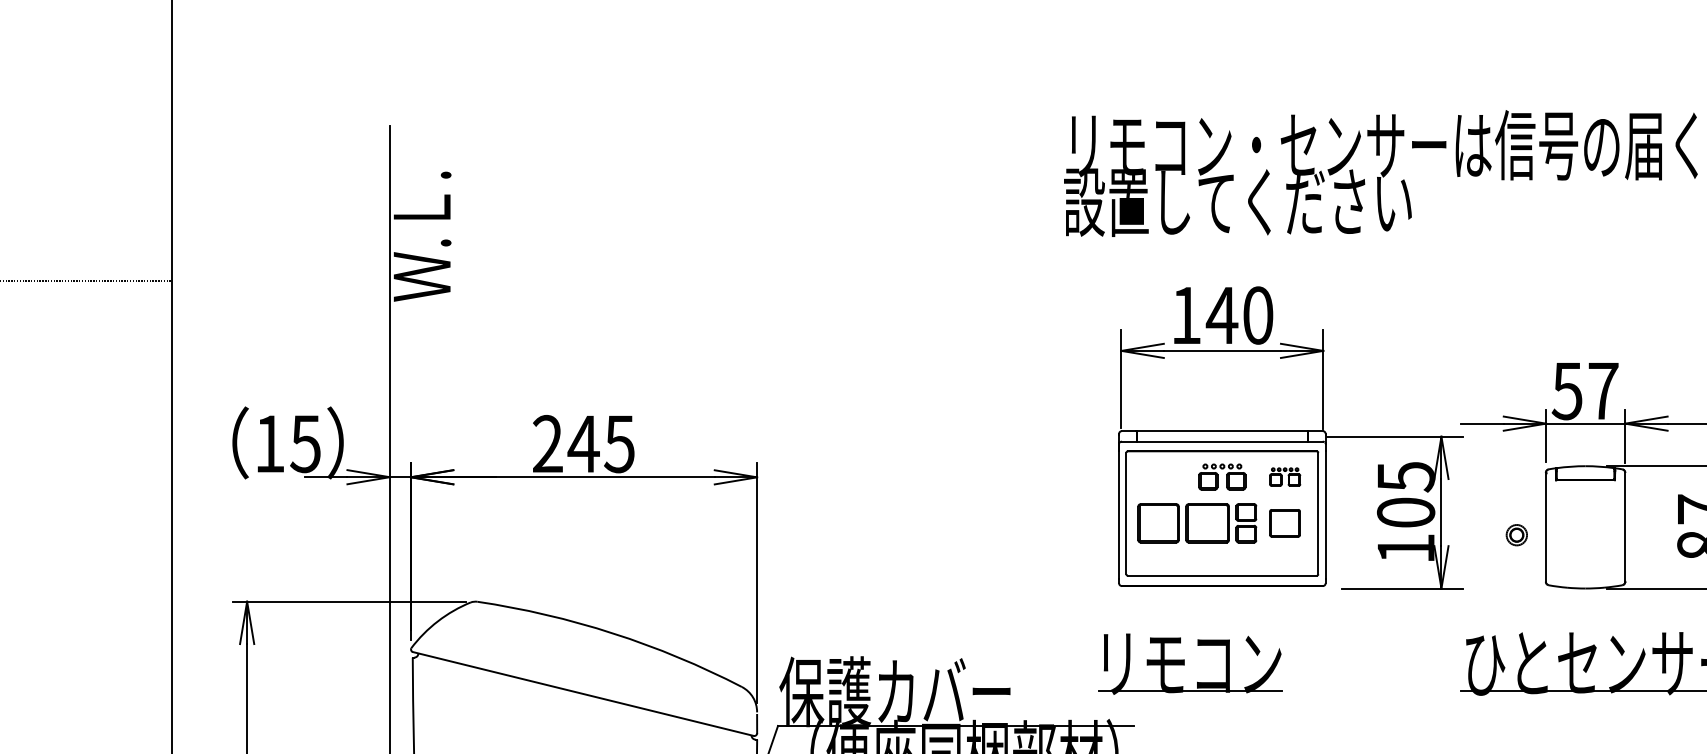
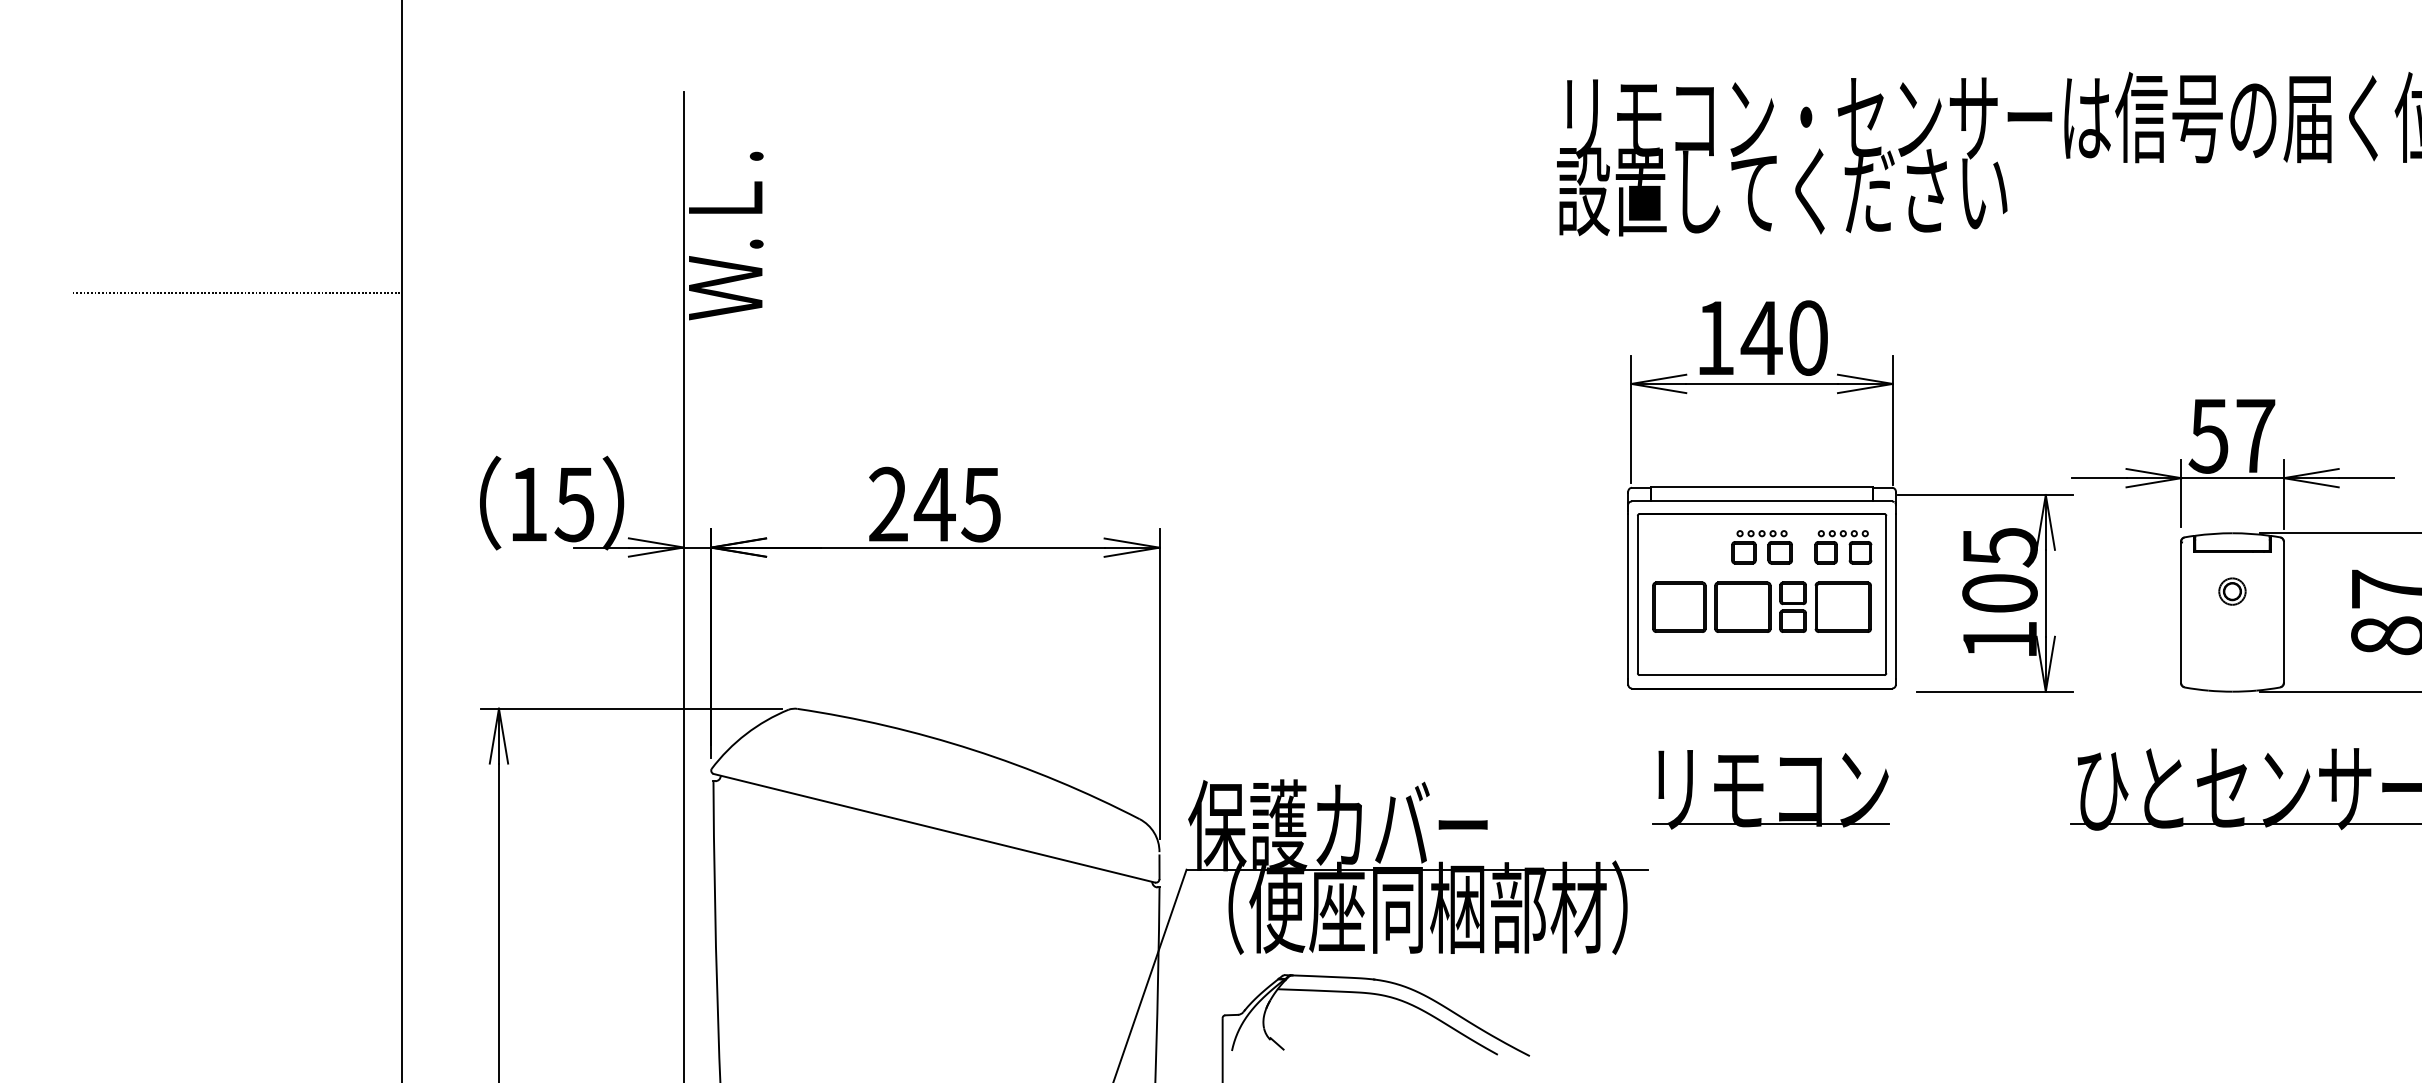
part: (1285, 477) -> (1843, 547), size x1.43
part: (1284, 522) -> (1842, 606), size x1.43
part: (1516, 535) -> (2232, 591), moved
part: (1184, 664) -> (1763, 789), moved

